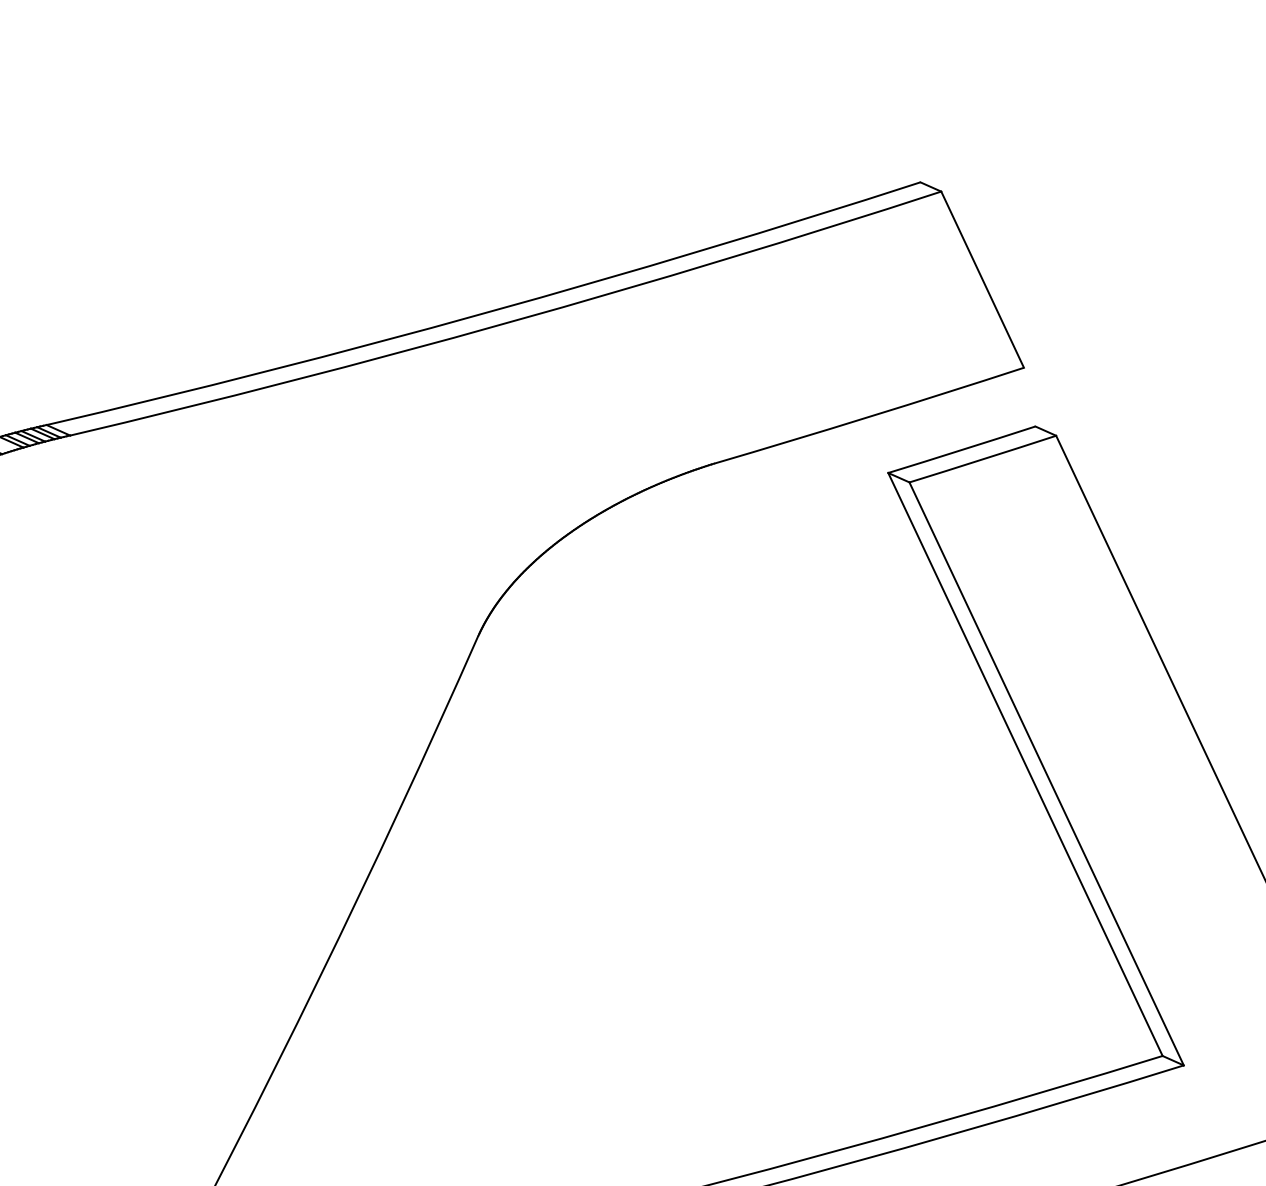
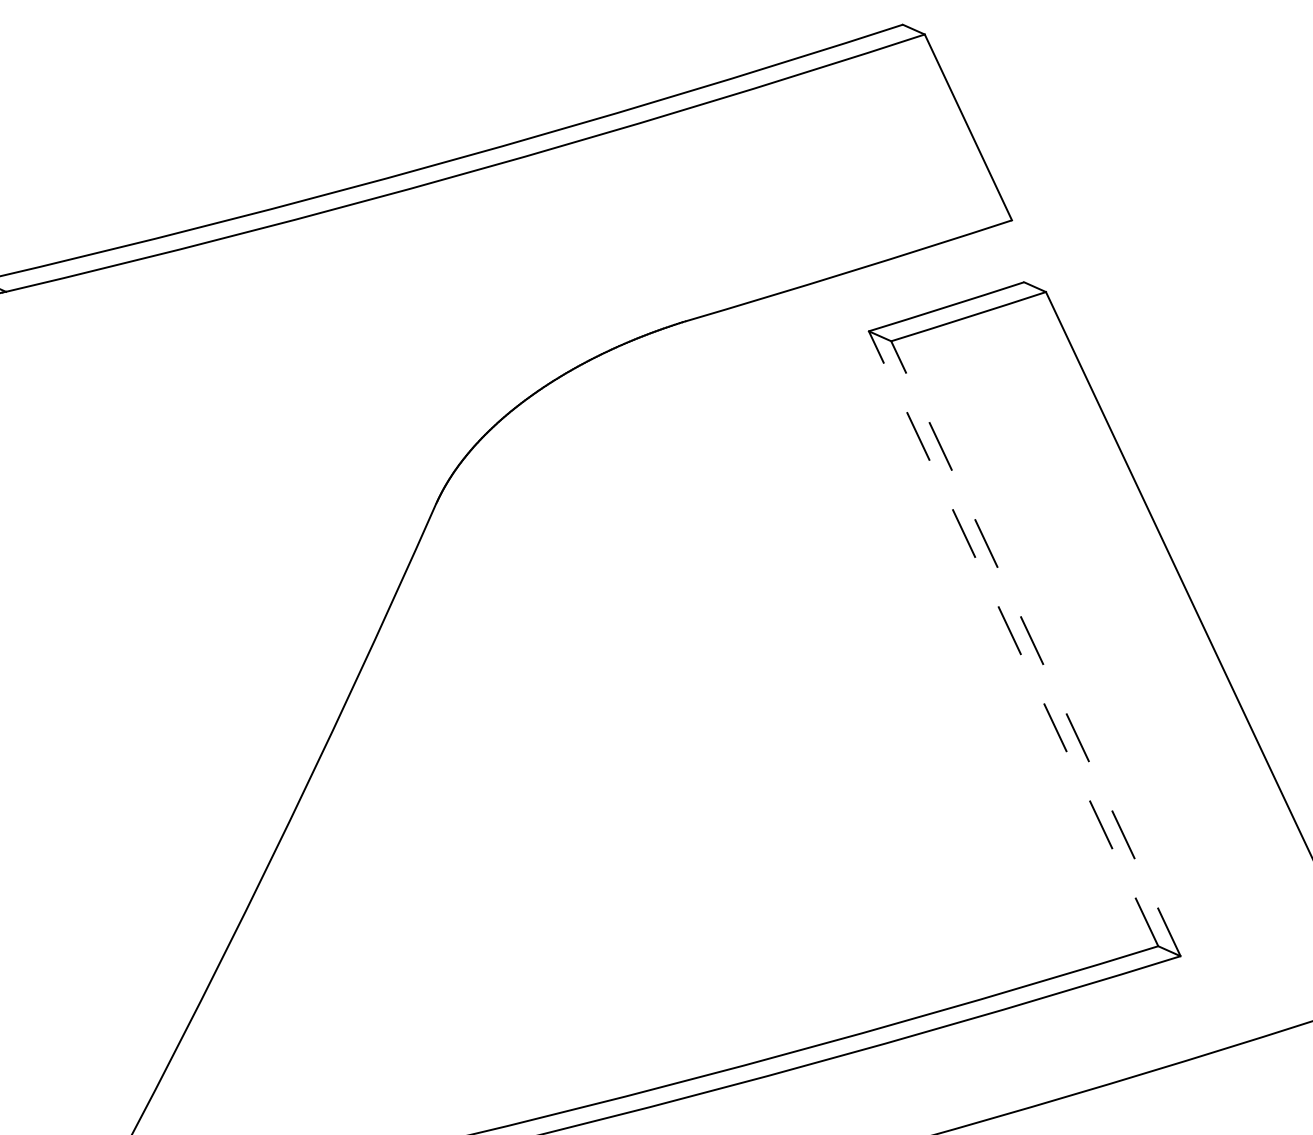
line: (1025, 764) -> (1013, 638), solid -> dashed
line: (1046, 773) -> (1035, 648), solid -> dashed

